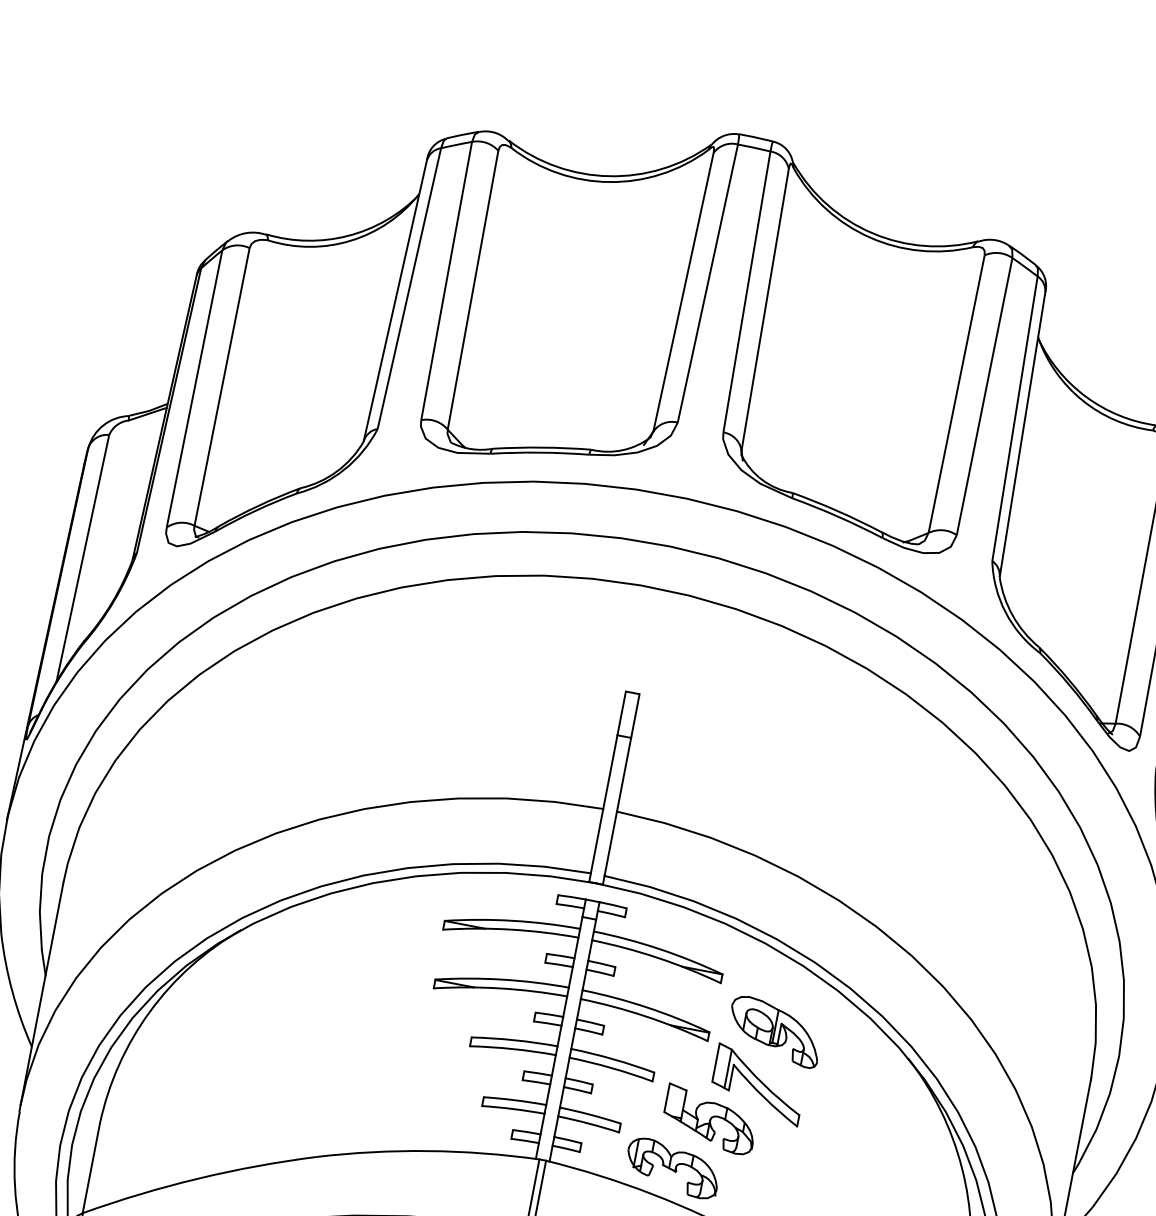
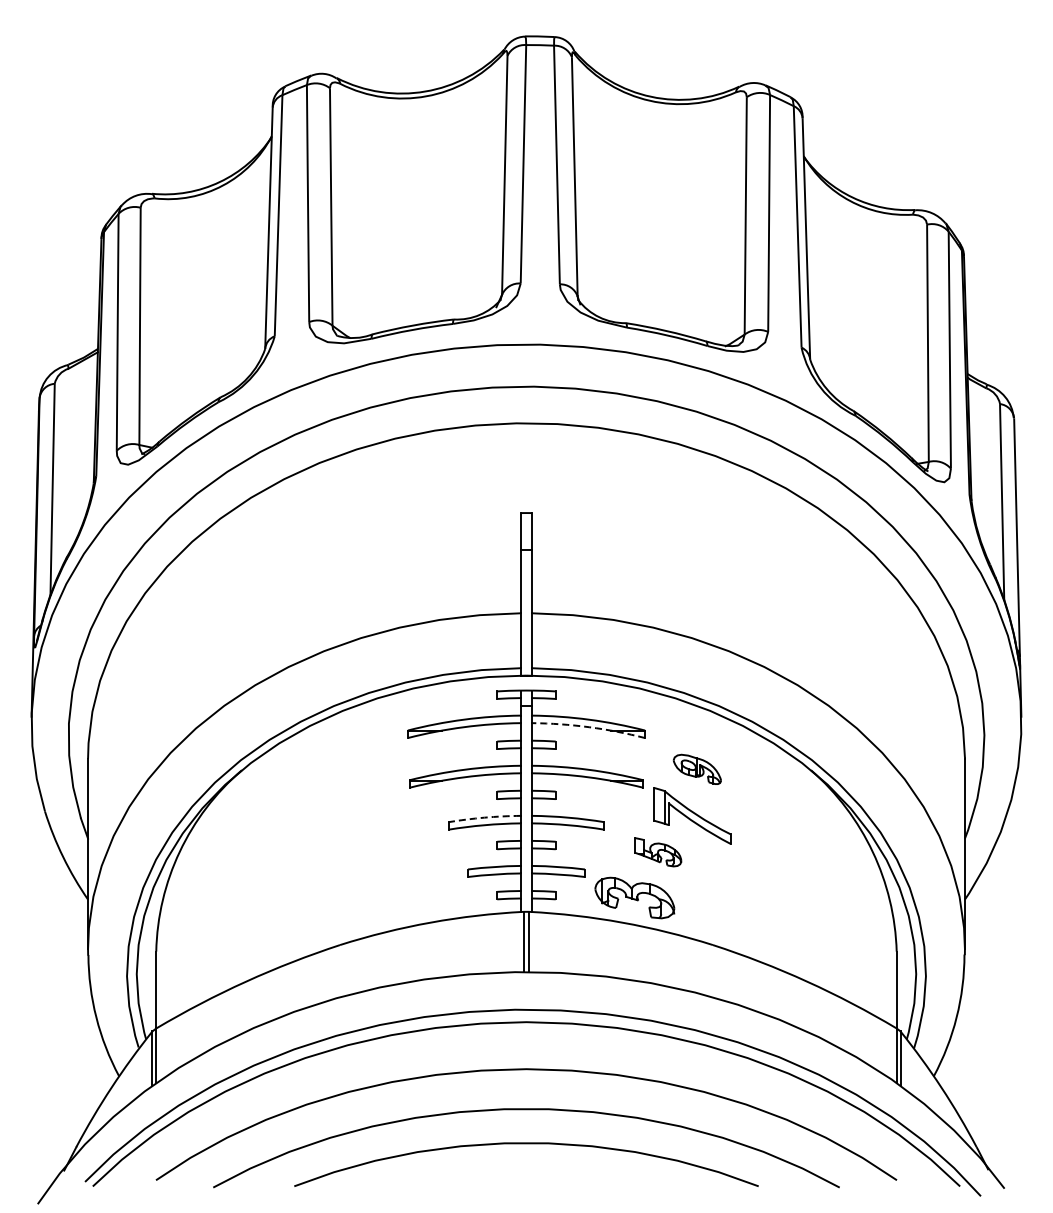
arc: (658, 958) -> (589, 727), solid -> dashed
part: (775, 1031) -> (697, 769), size x0.6
arc: (514, 1040) -> (484, 817), solid -> dashed
part: (709, 1118) -> (657, 851), size x0.6

